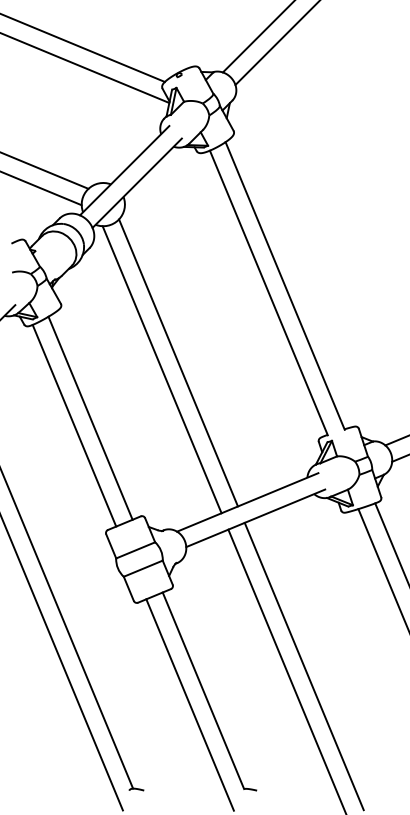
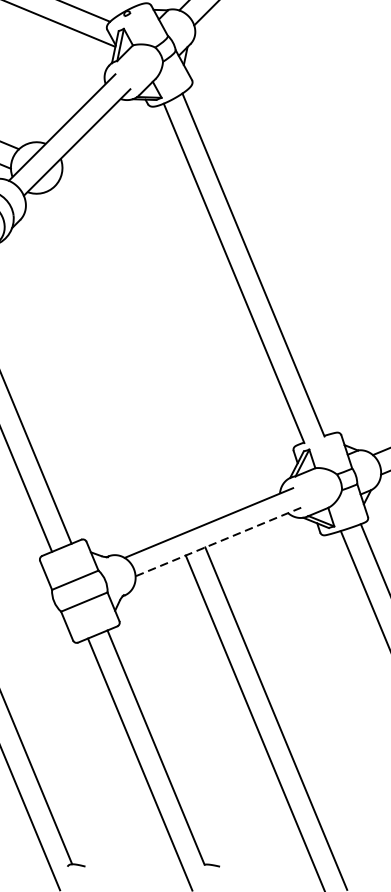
line: (178, 362) -> (126, 356), removed
line: (161, 369) -> (106, 364), removed
line: (255, 518) -> (218, 542), solid -> dashed

